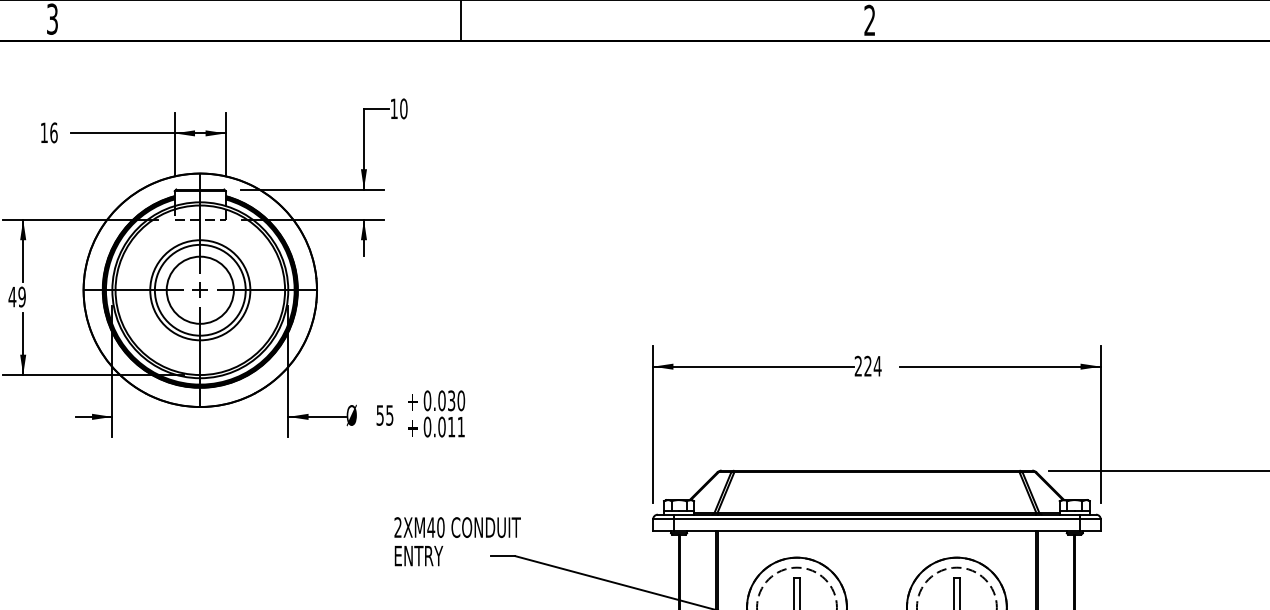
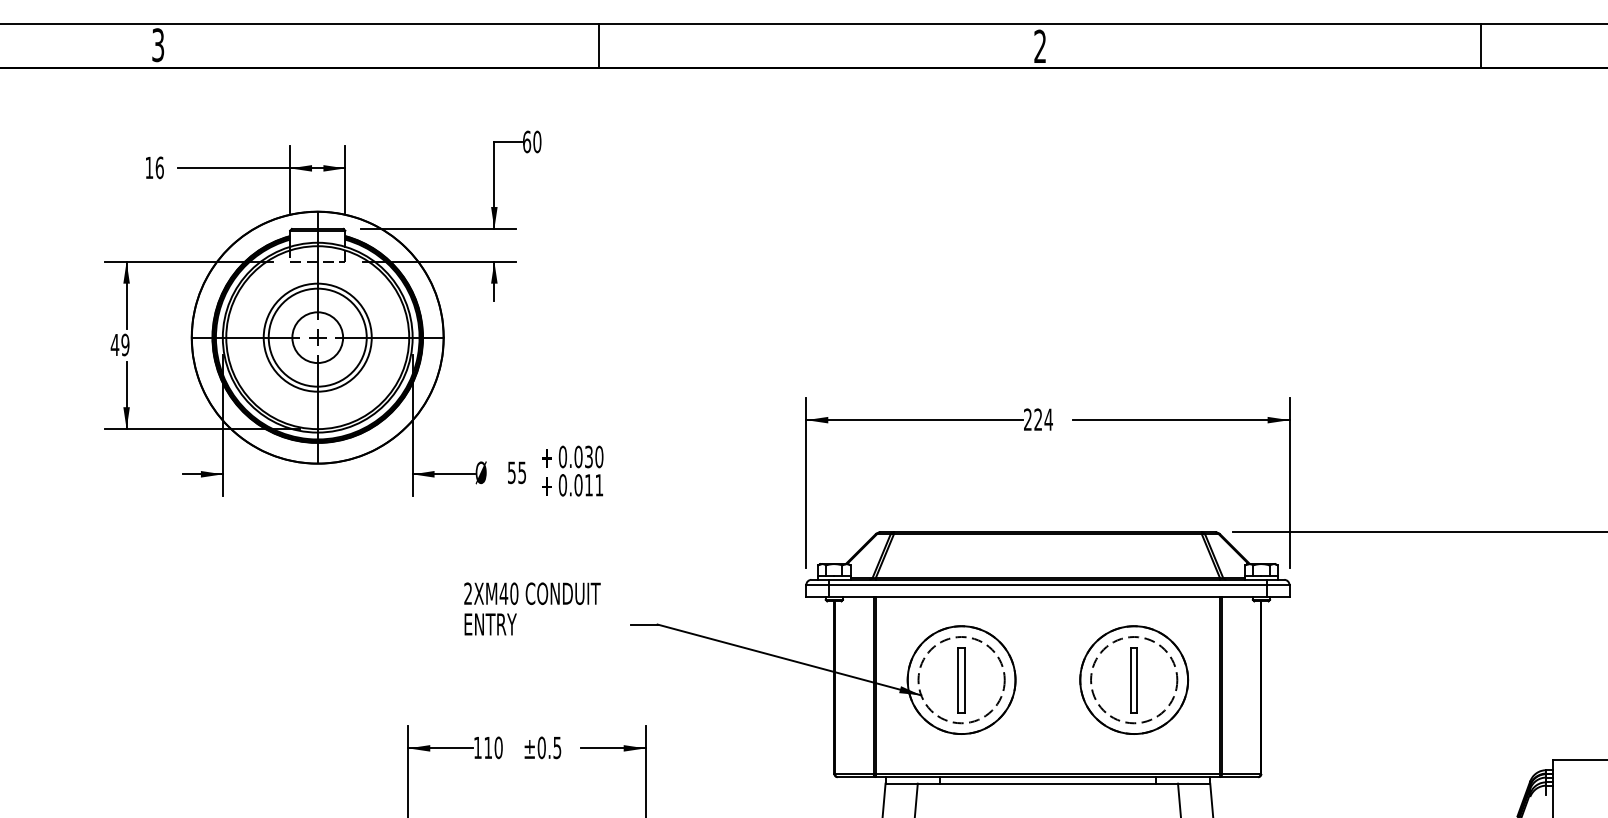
text: (394, 108) -> (527, 141), 10 -> 60
circle: (200, 290) -> (317, 337), size x0.7
text: (457, 541) -> (532, 608), moved

